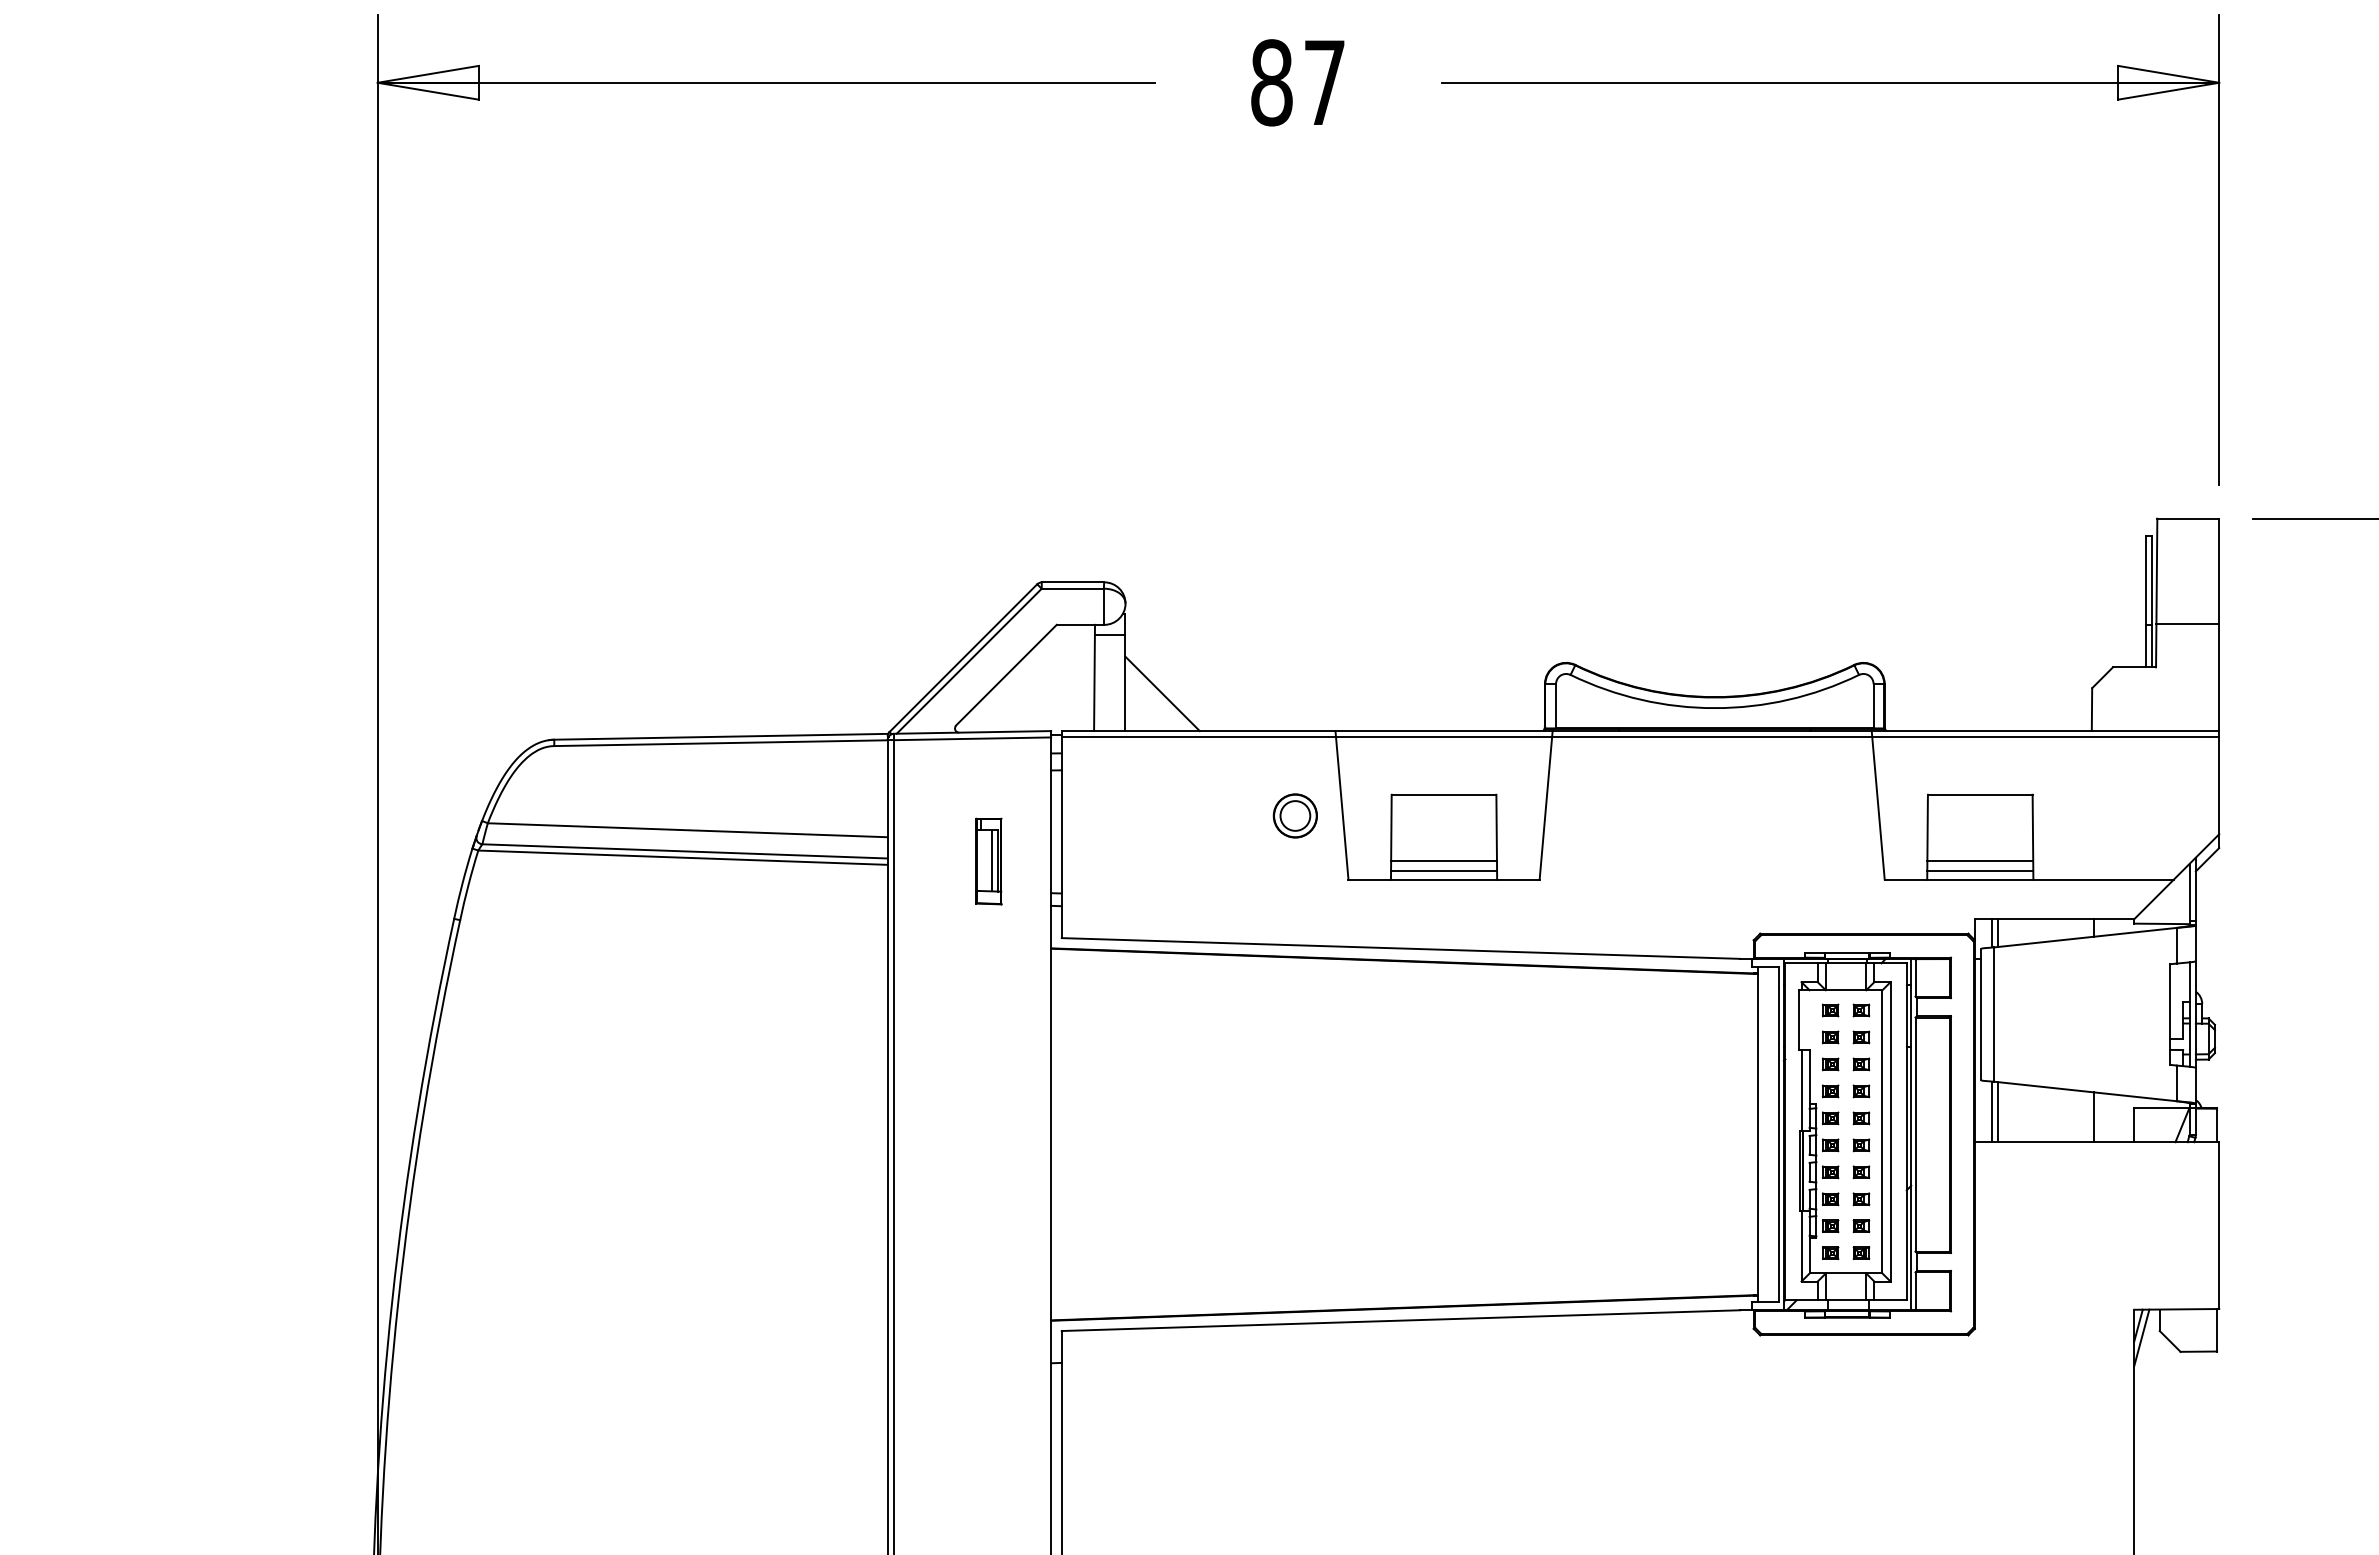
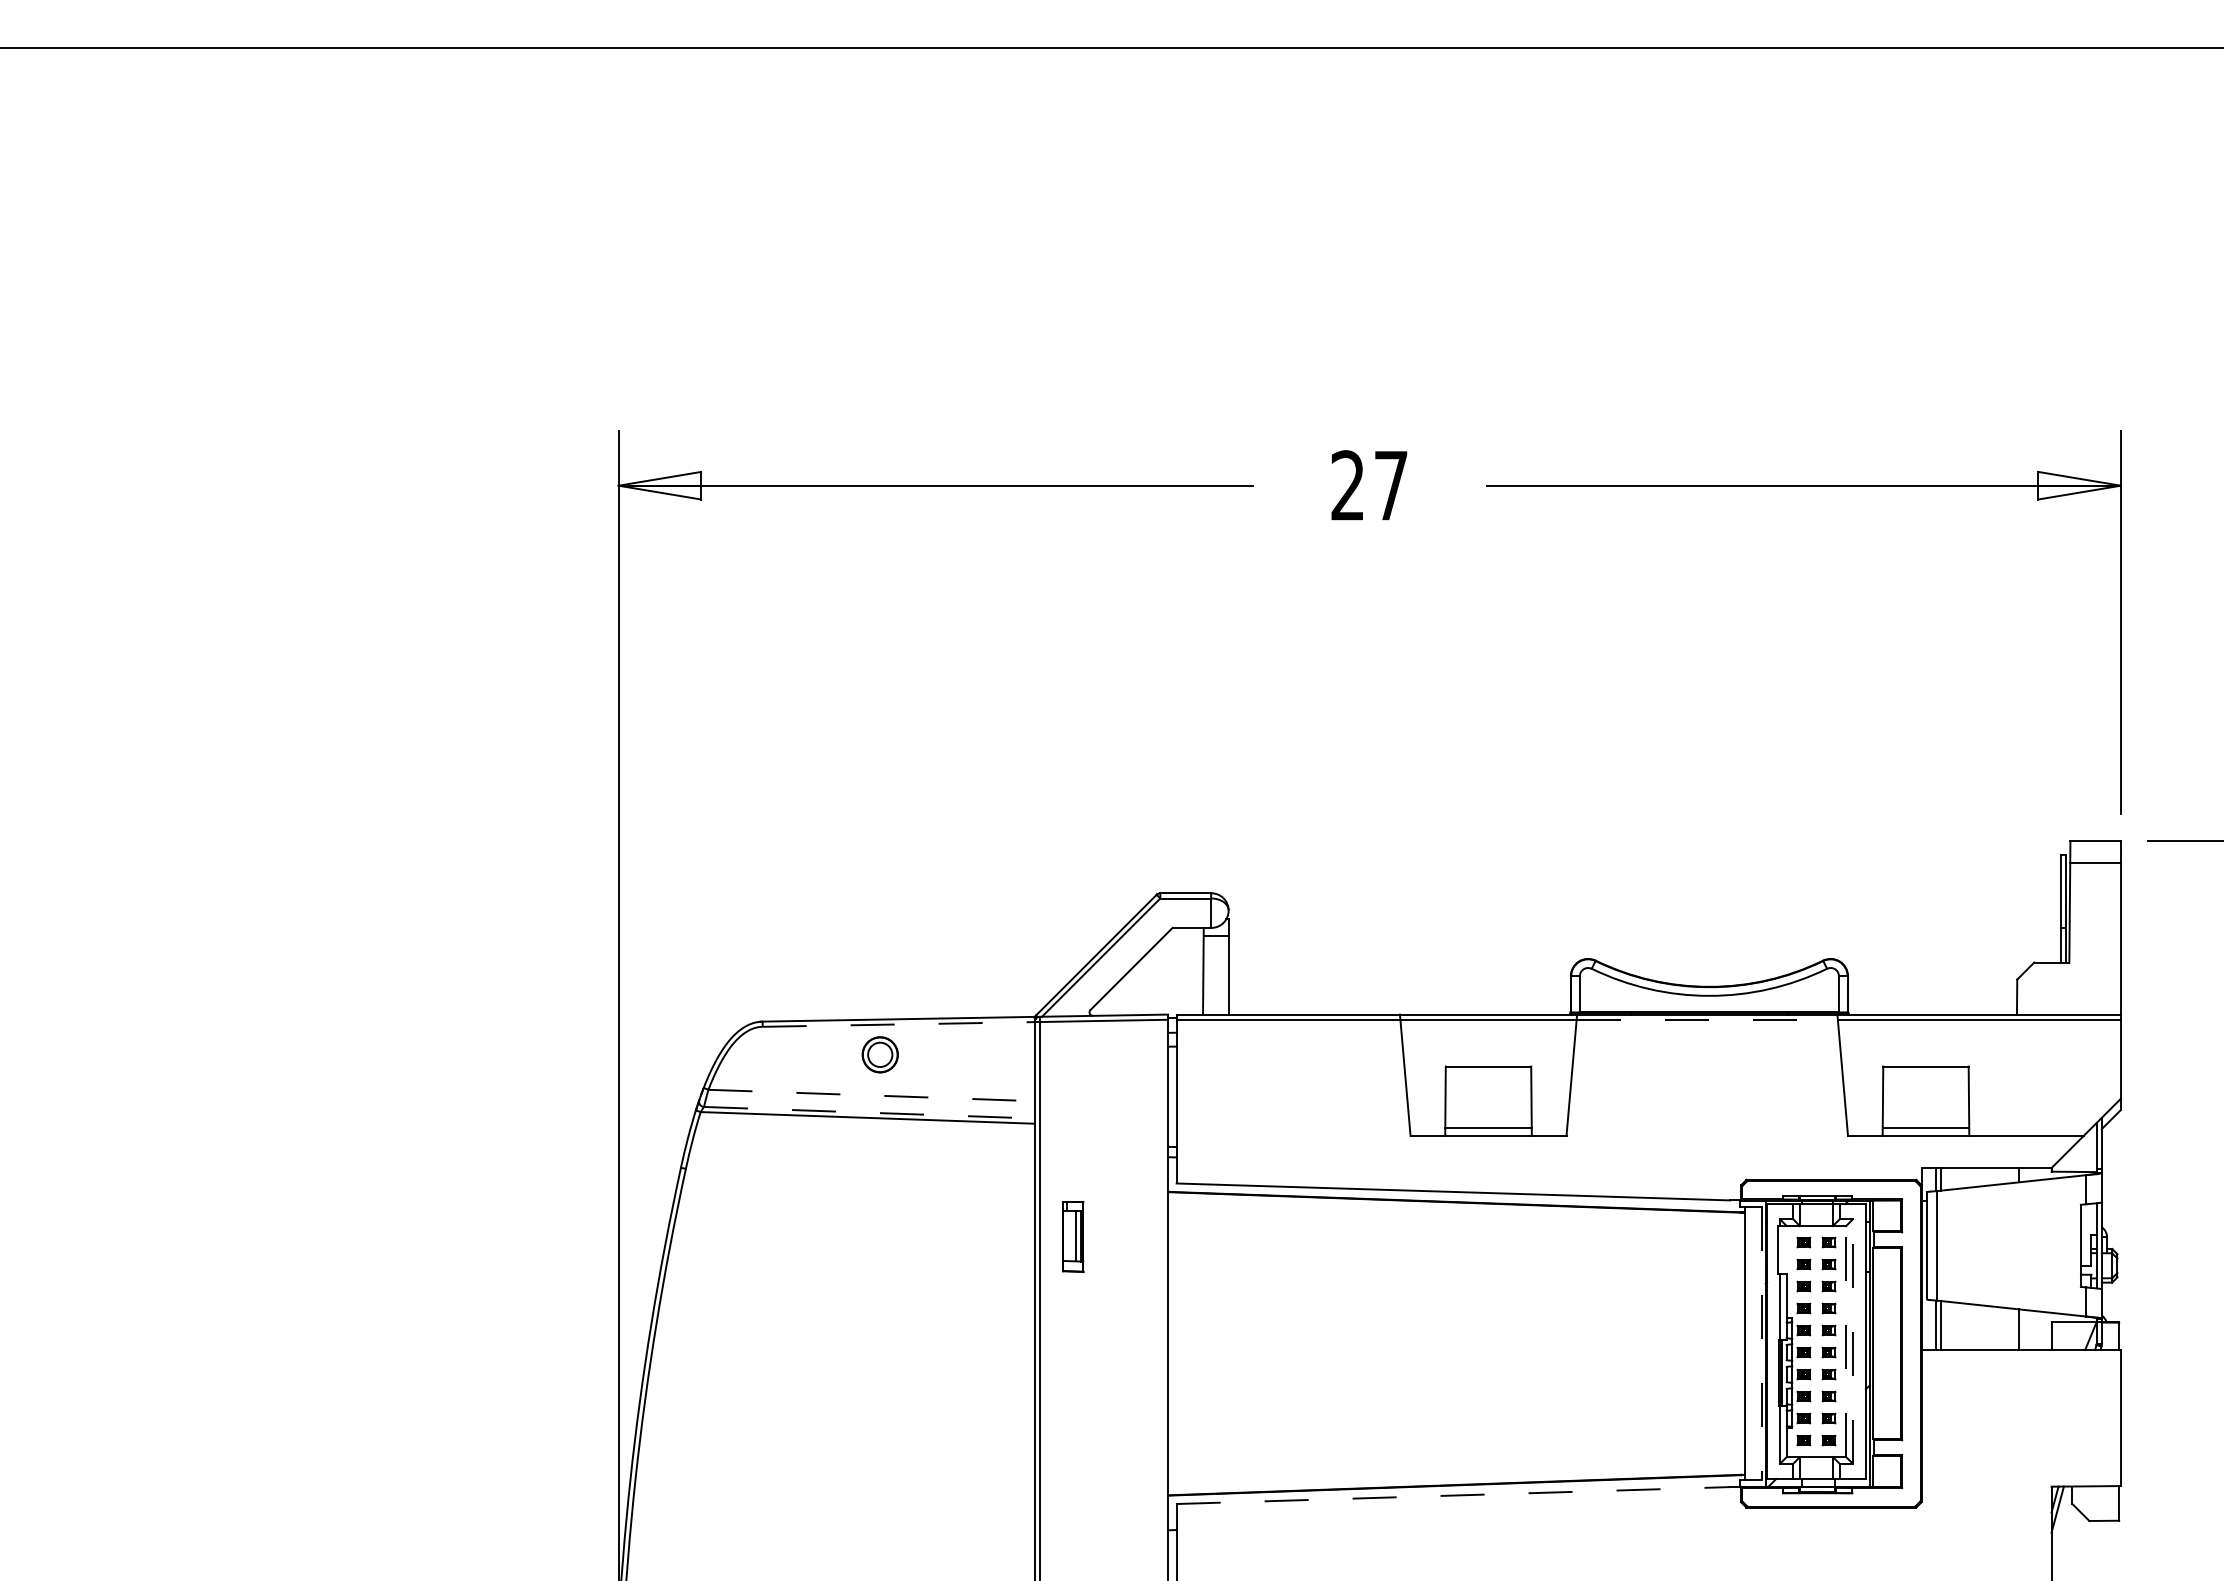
text: (1272, 82) -> (1348, 485), 87 -> 27
line: (2186, 624) -> (2094, 863), moved
line: (1162, 692) -> (1258, 983), removed
line: (1712, 737) -> (1707, 1019), solid -> dashed
line: (720, 743) -> (898, 1024), solid -> dashed
part: (1294, 815) -> (879, 1054), moved
line: (688, 830) -> (872, 1095), solid -> dashed
line: (685, 851) -> (869, 1112), solid -> dashed
part: (988, 860) -> (1072, 1236), moved
line: (1444, 860) -> (1488, 1120), removed
line: (1979, 860) -> (1925, 1120), removed
line: (1882, 1131) -> (1846, 1341), solid -> dashed
line: (1890, 1131) -> (1852, 1341), solid -> dashed
line: (1778, 1134) -> (1761, 1343), solid -> dashed
line: (1401, 1320) -> (1453, 1495), solid -> dashed

